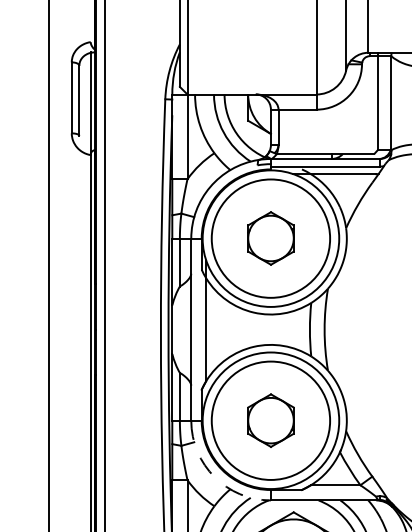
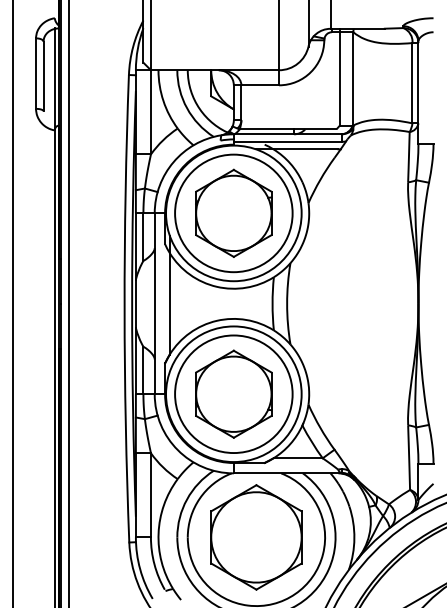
part: (270, 237) -> (233, 212), size x1.67
part: (270, 420) -> (233, 393), size x1.67
arc: (214, 477) -> (177, 450), dashed -> solid

